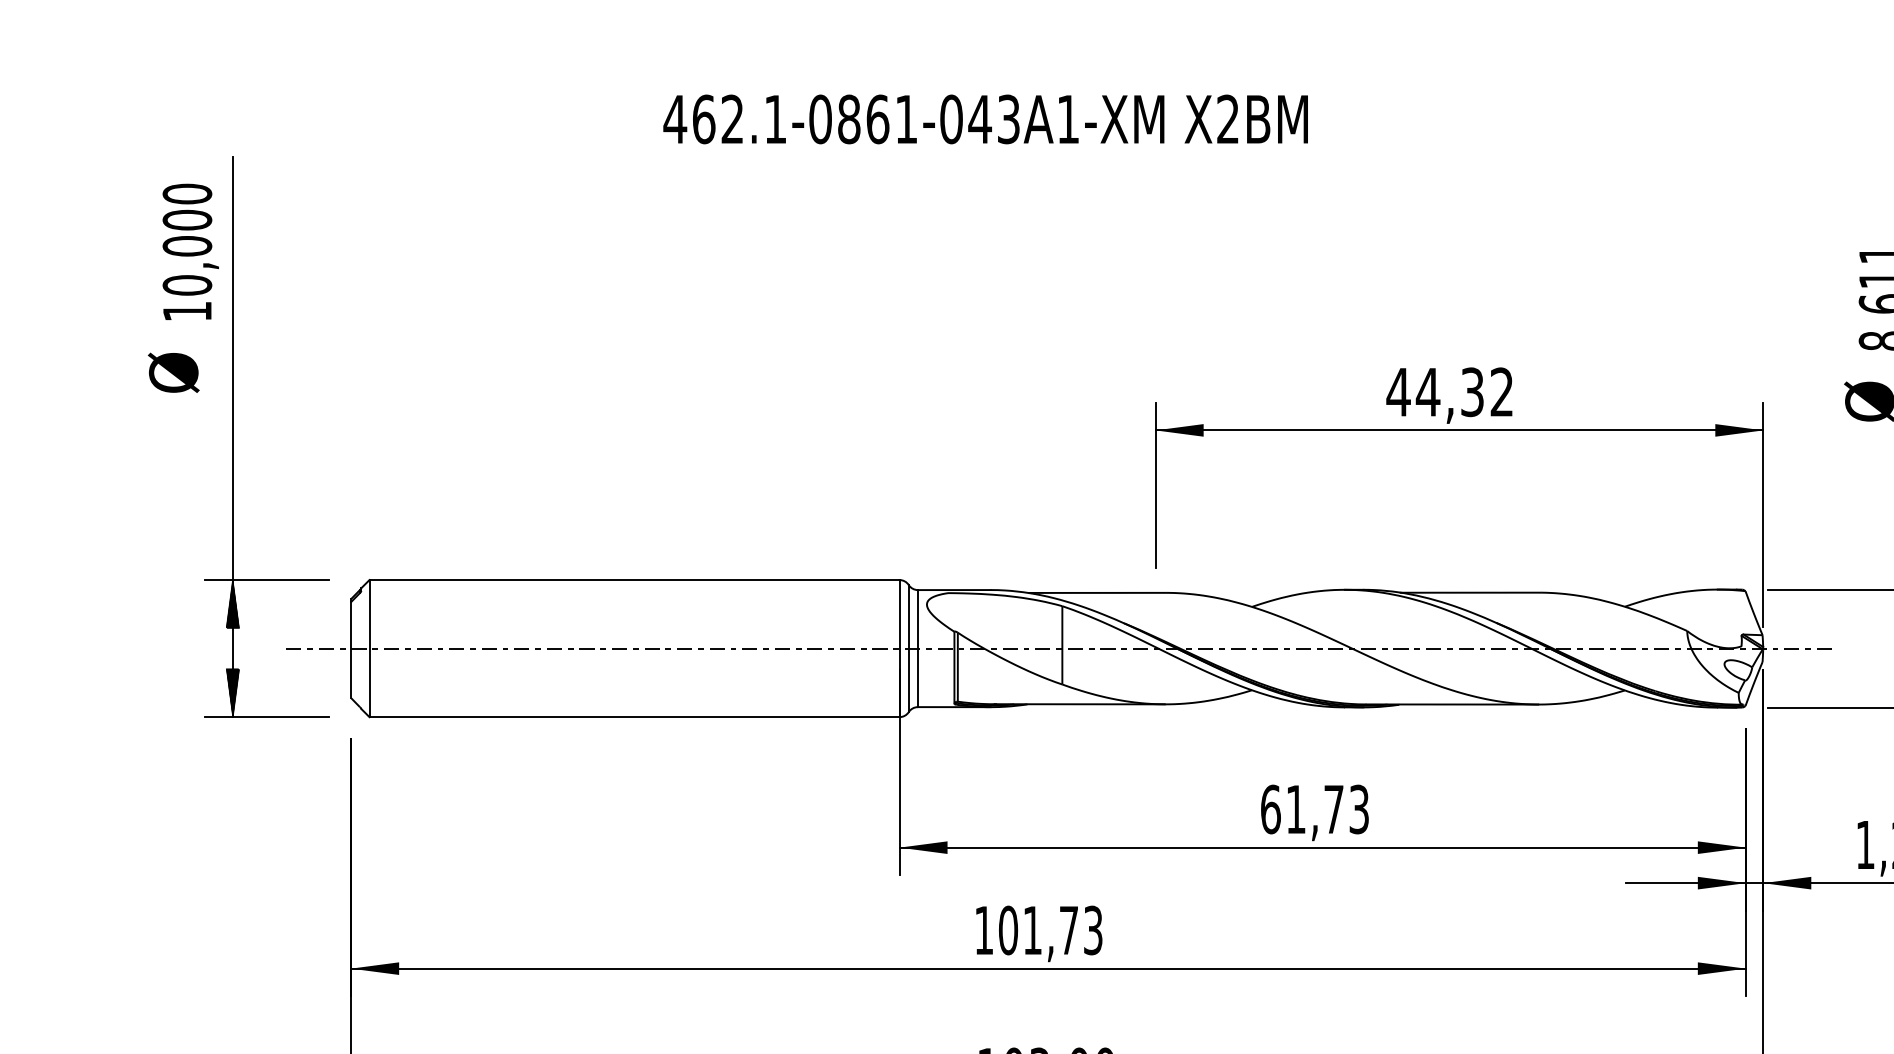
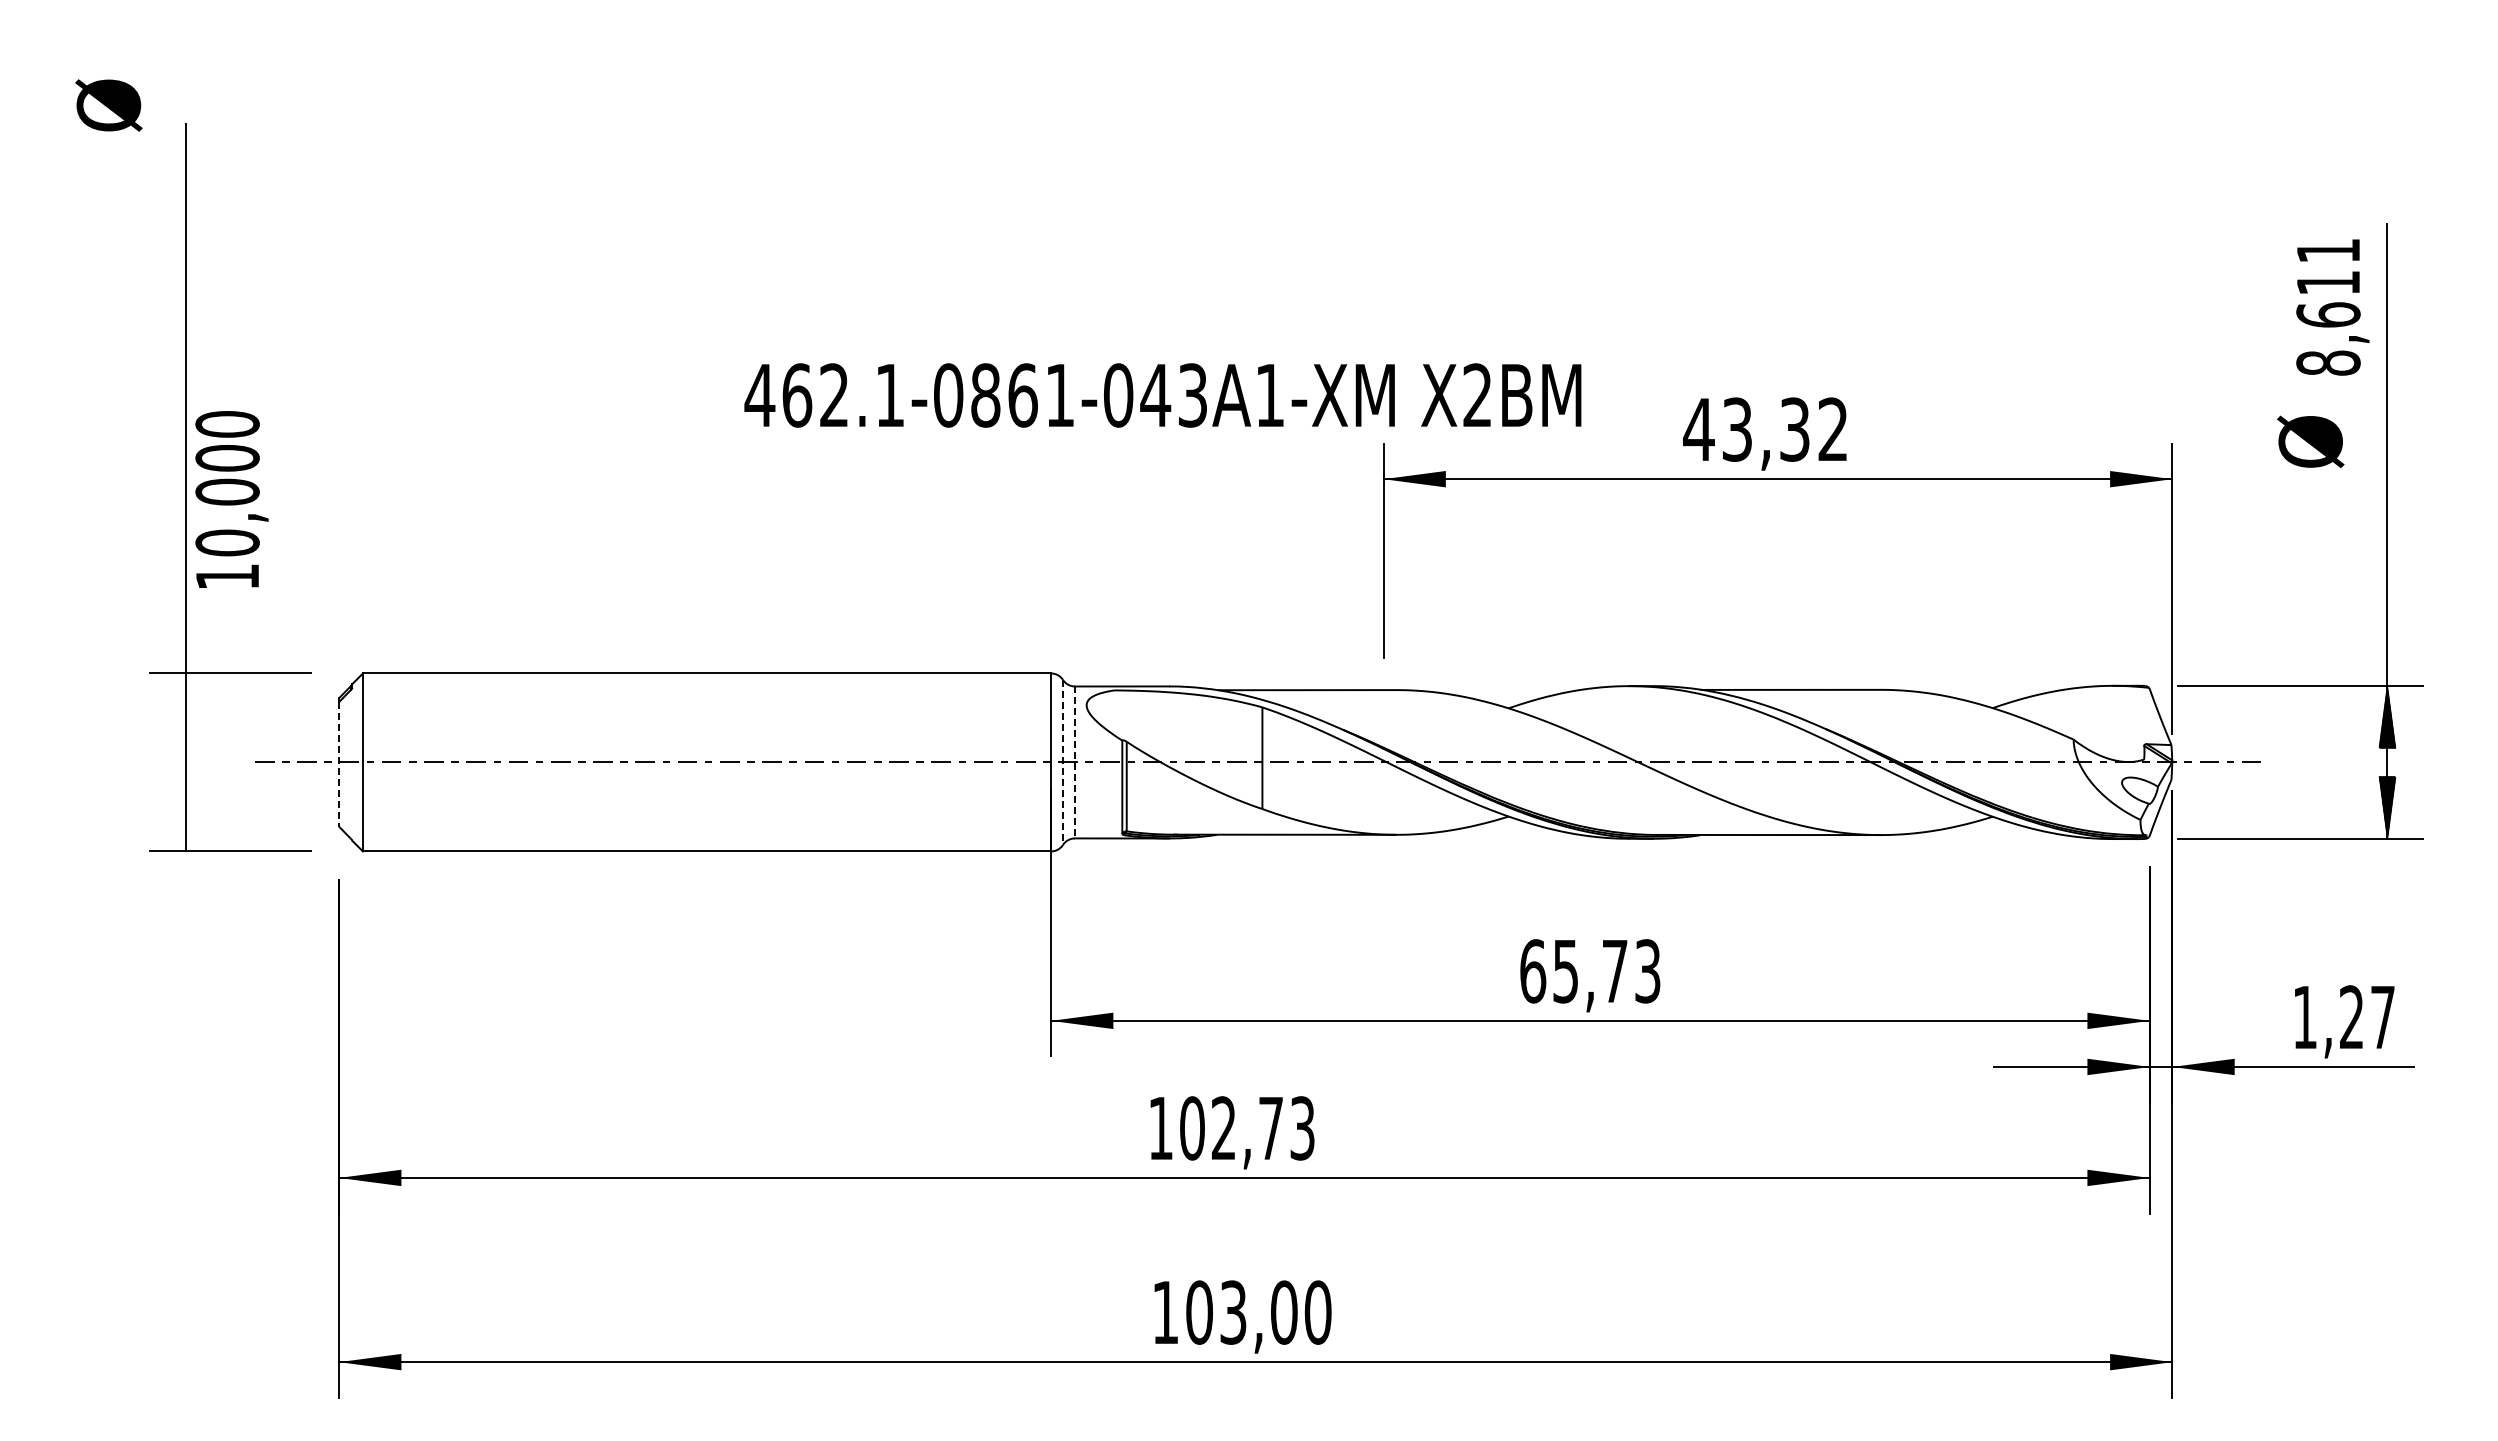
text: (985, 119) -> (1162, 395), moved
text: (190, 251) -> (231, 499), moved
text: (173, 372) -> (108, 105), moved
text: (1428, 392) -> (1737, 429), 44,32 -> 43,32
hatch: (232, 603) -> (185, 704), removed
line: (909, 648) -> (1063, 762), solid -> dashed
line: (918, 648) -> (1075, 762), solid -> dashed
line: (351, 650) -> (339, 764), solid -> dashed
hatch: (232, 693) -> (185, 820), removed
text: (1295, 809) -> (1565, 971), 61,73 -> 65,73
text: (1032, 929) -> (1223, 1127), 101,73 -> 102,73

